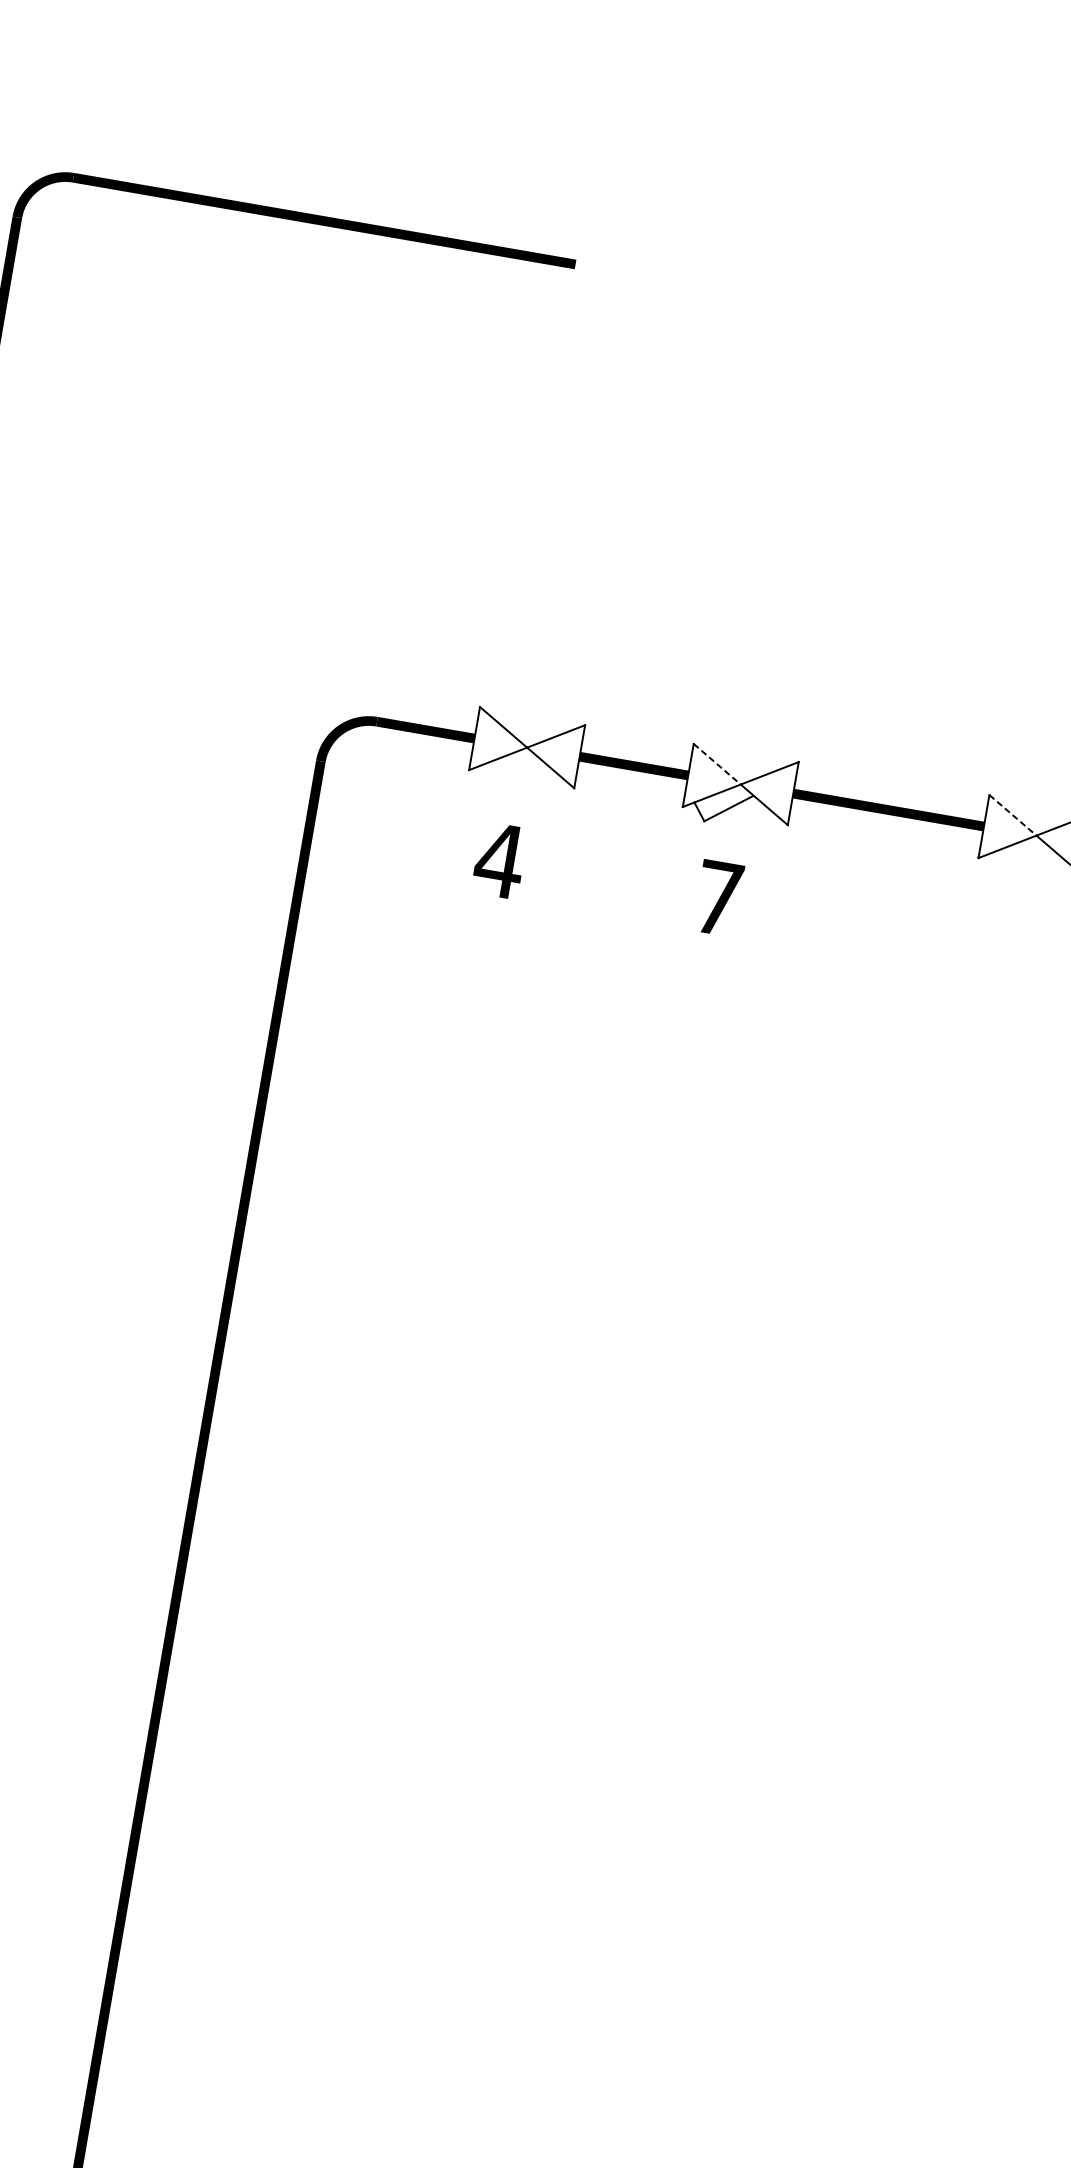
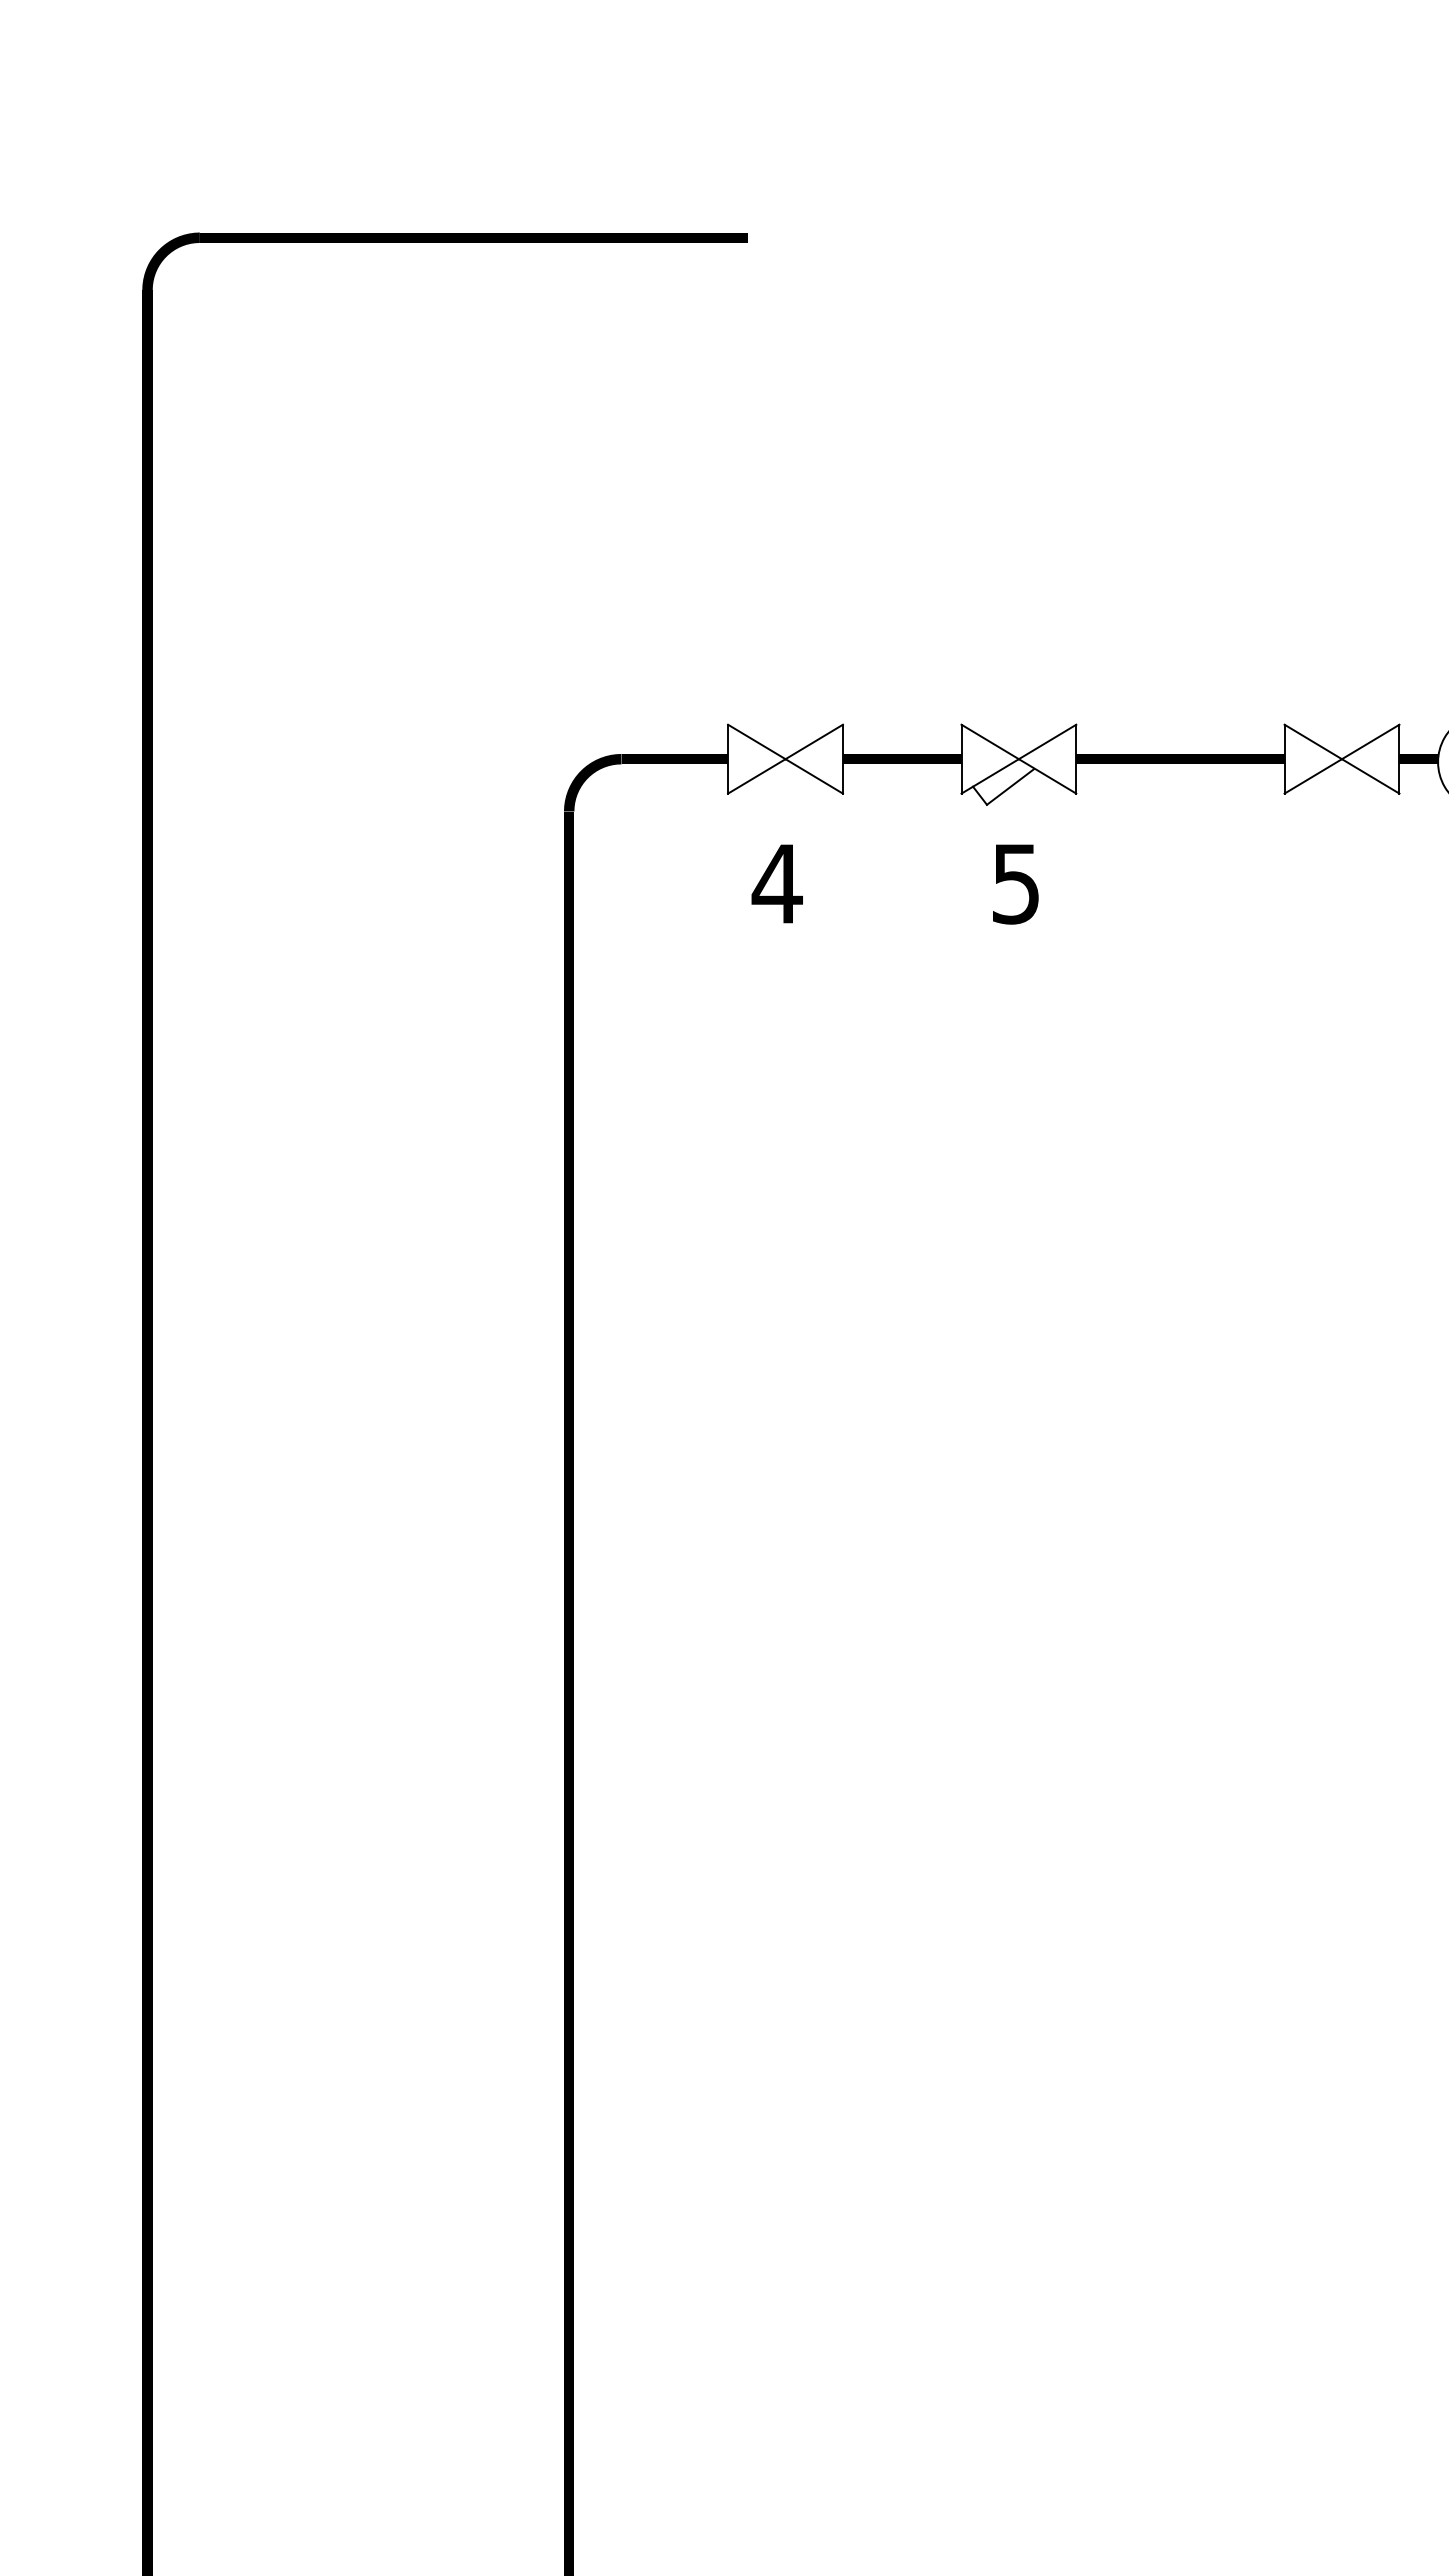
line: (717, 764) -> (990, 742), dashed -> solid
line: (1013, 815) -> (1313, 742), dashed -> solid
text: (717, 898) -> (1015, 884), 7 -> 5

